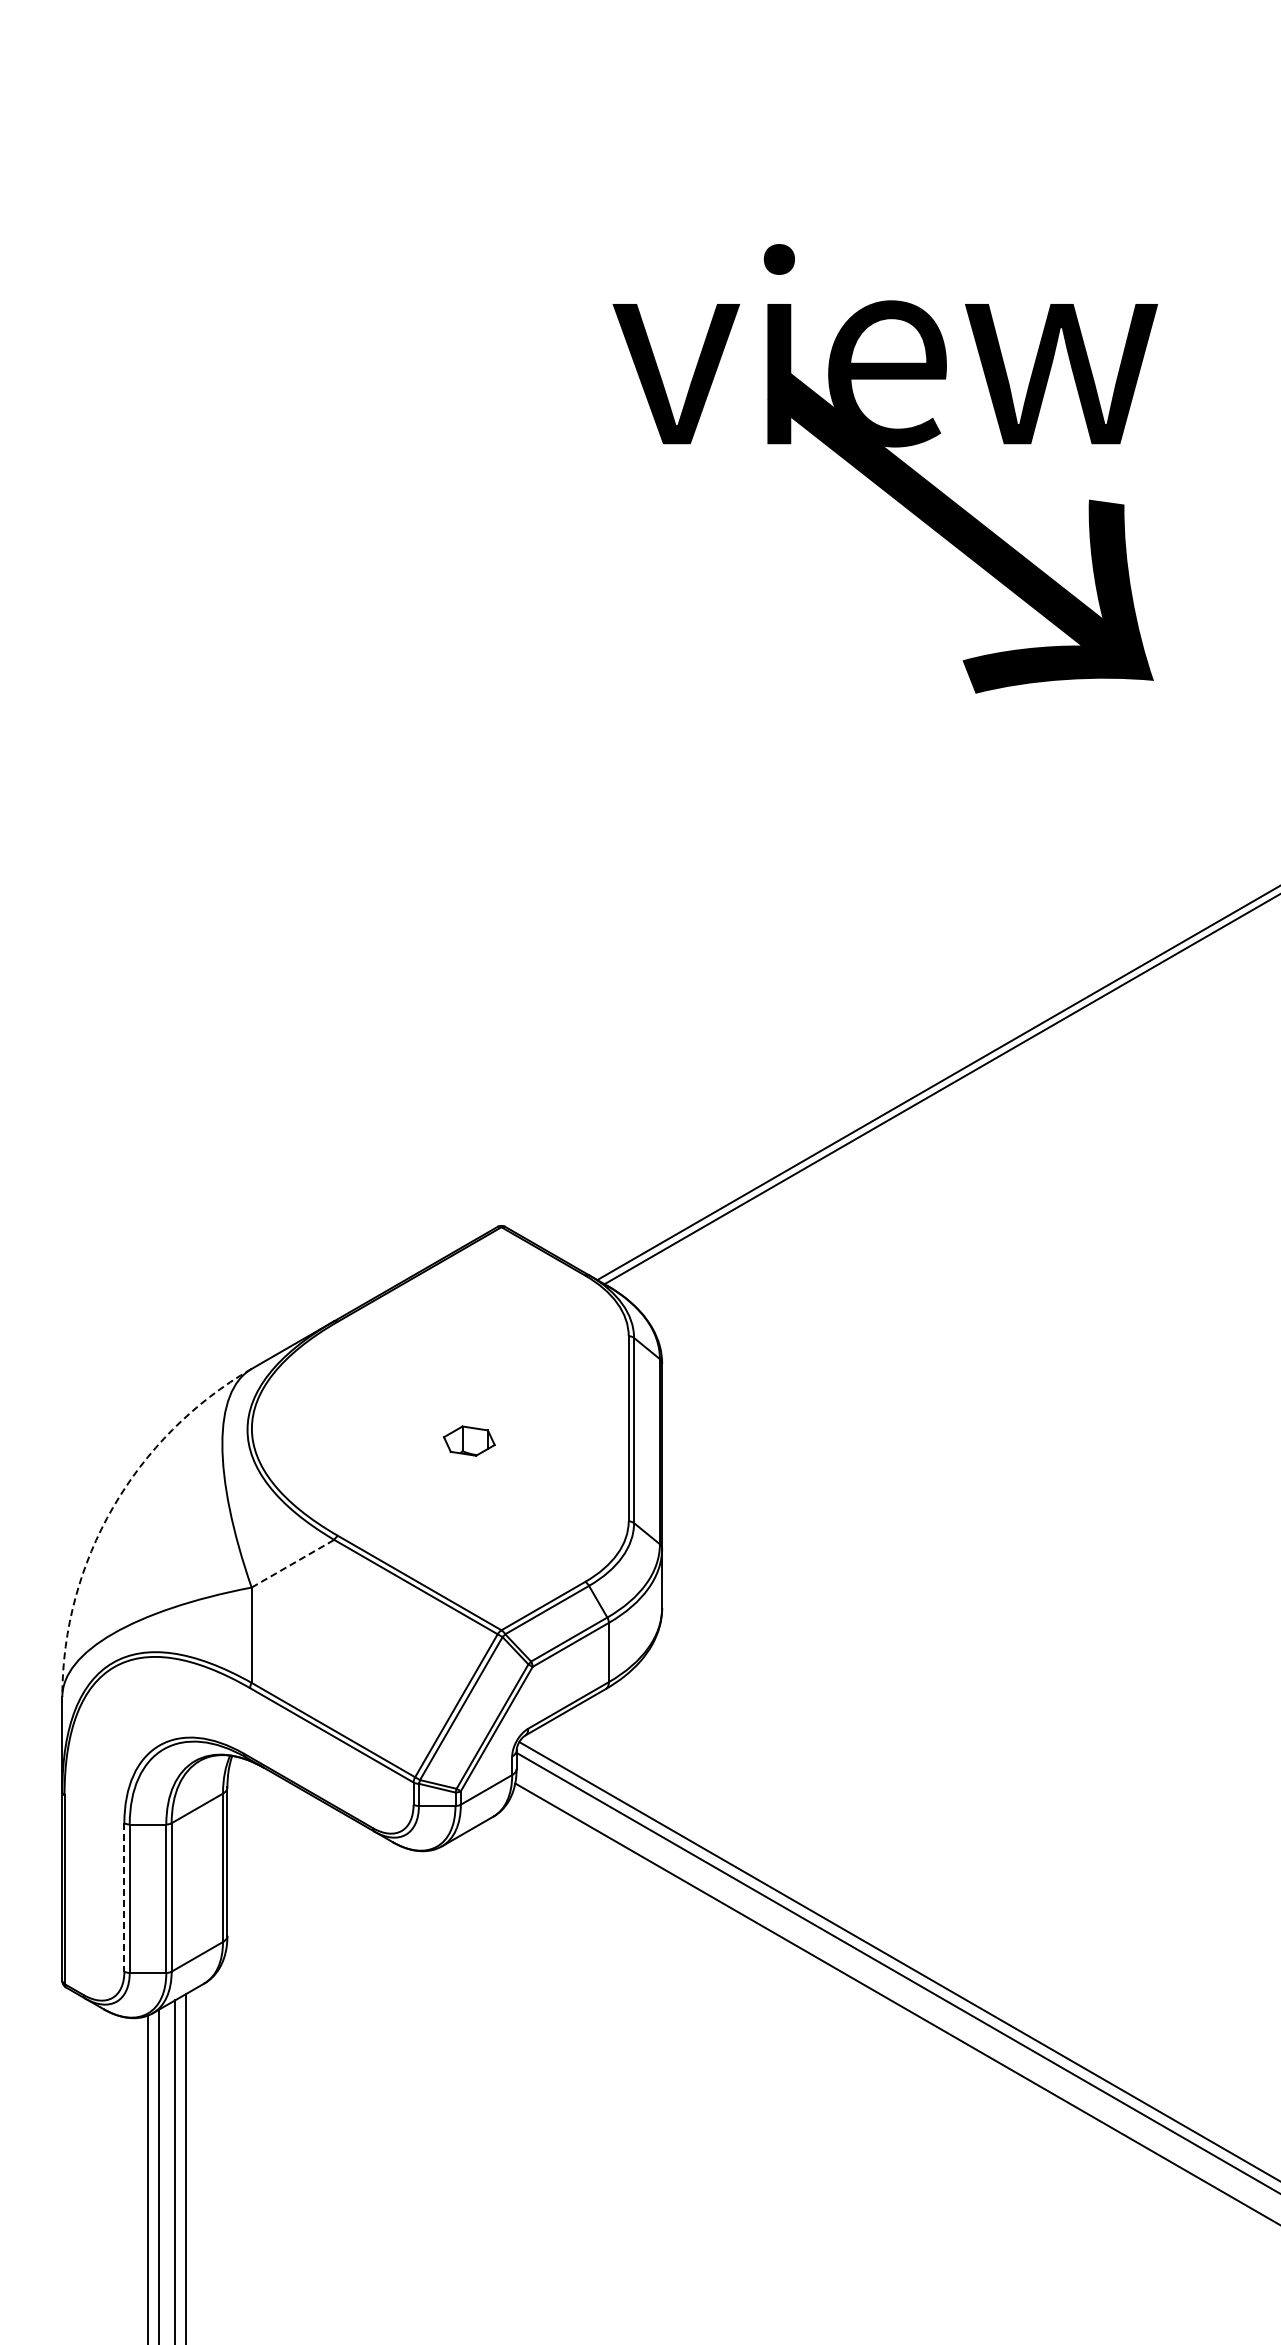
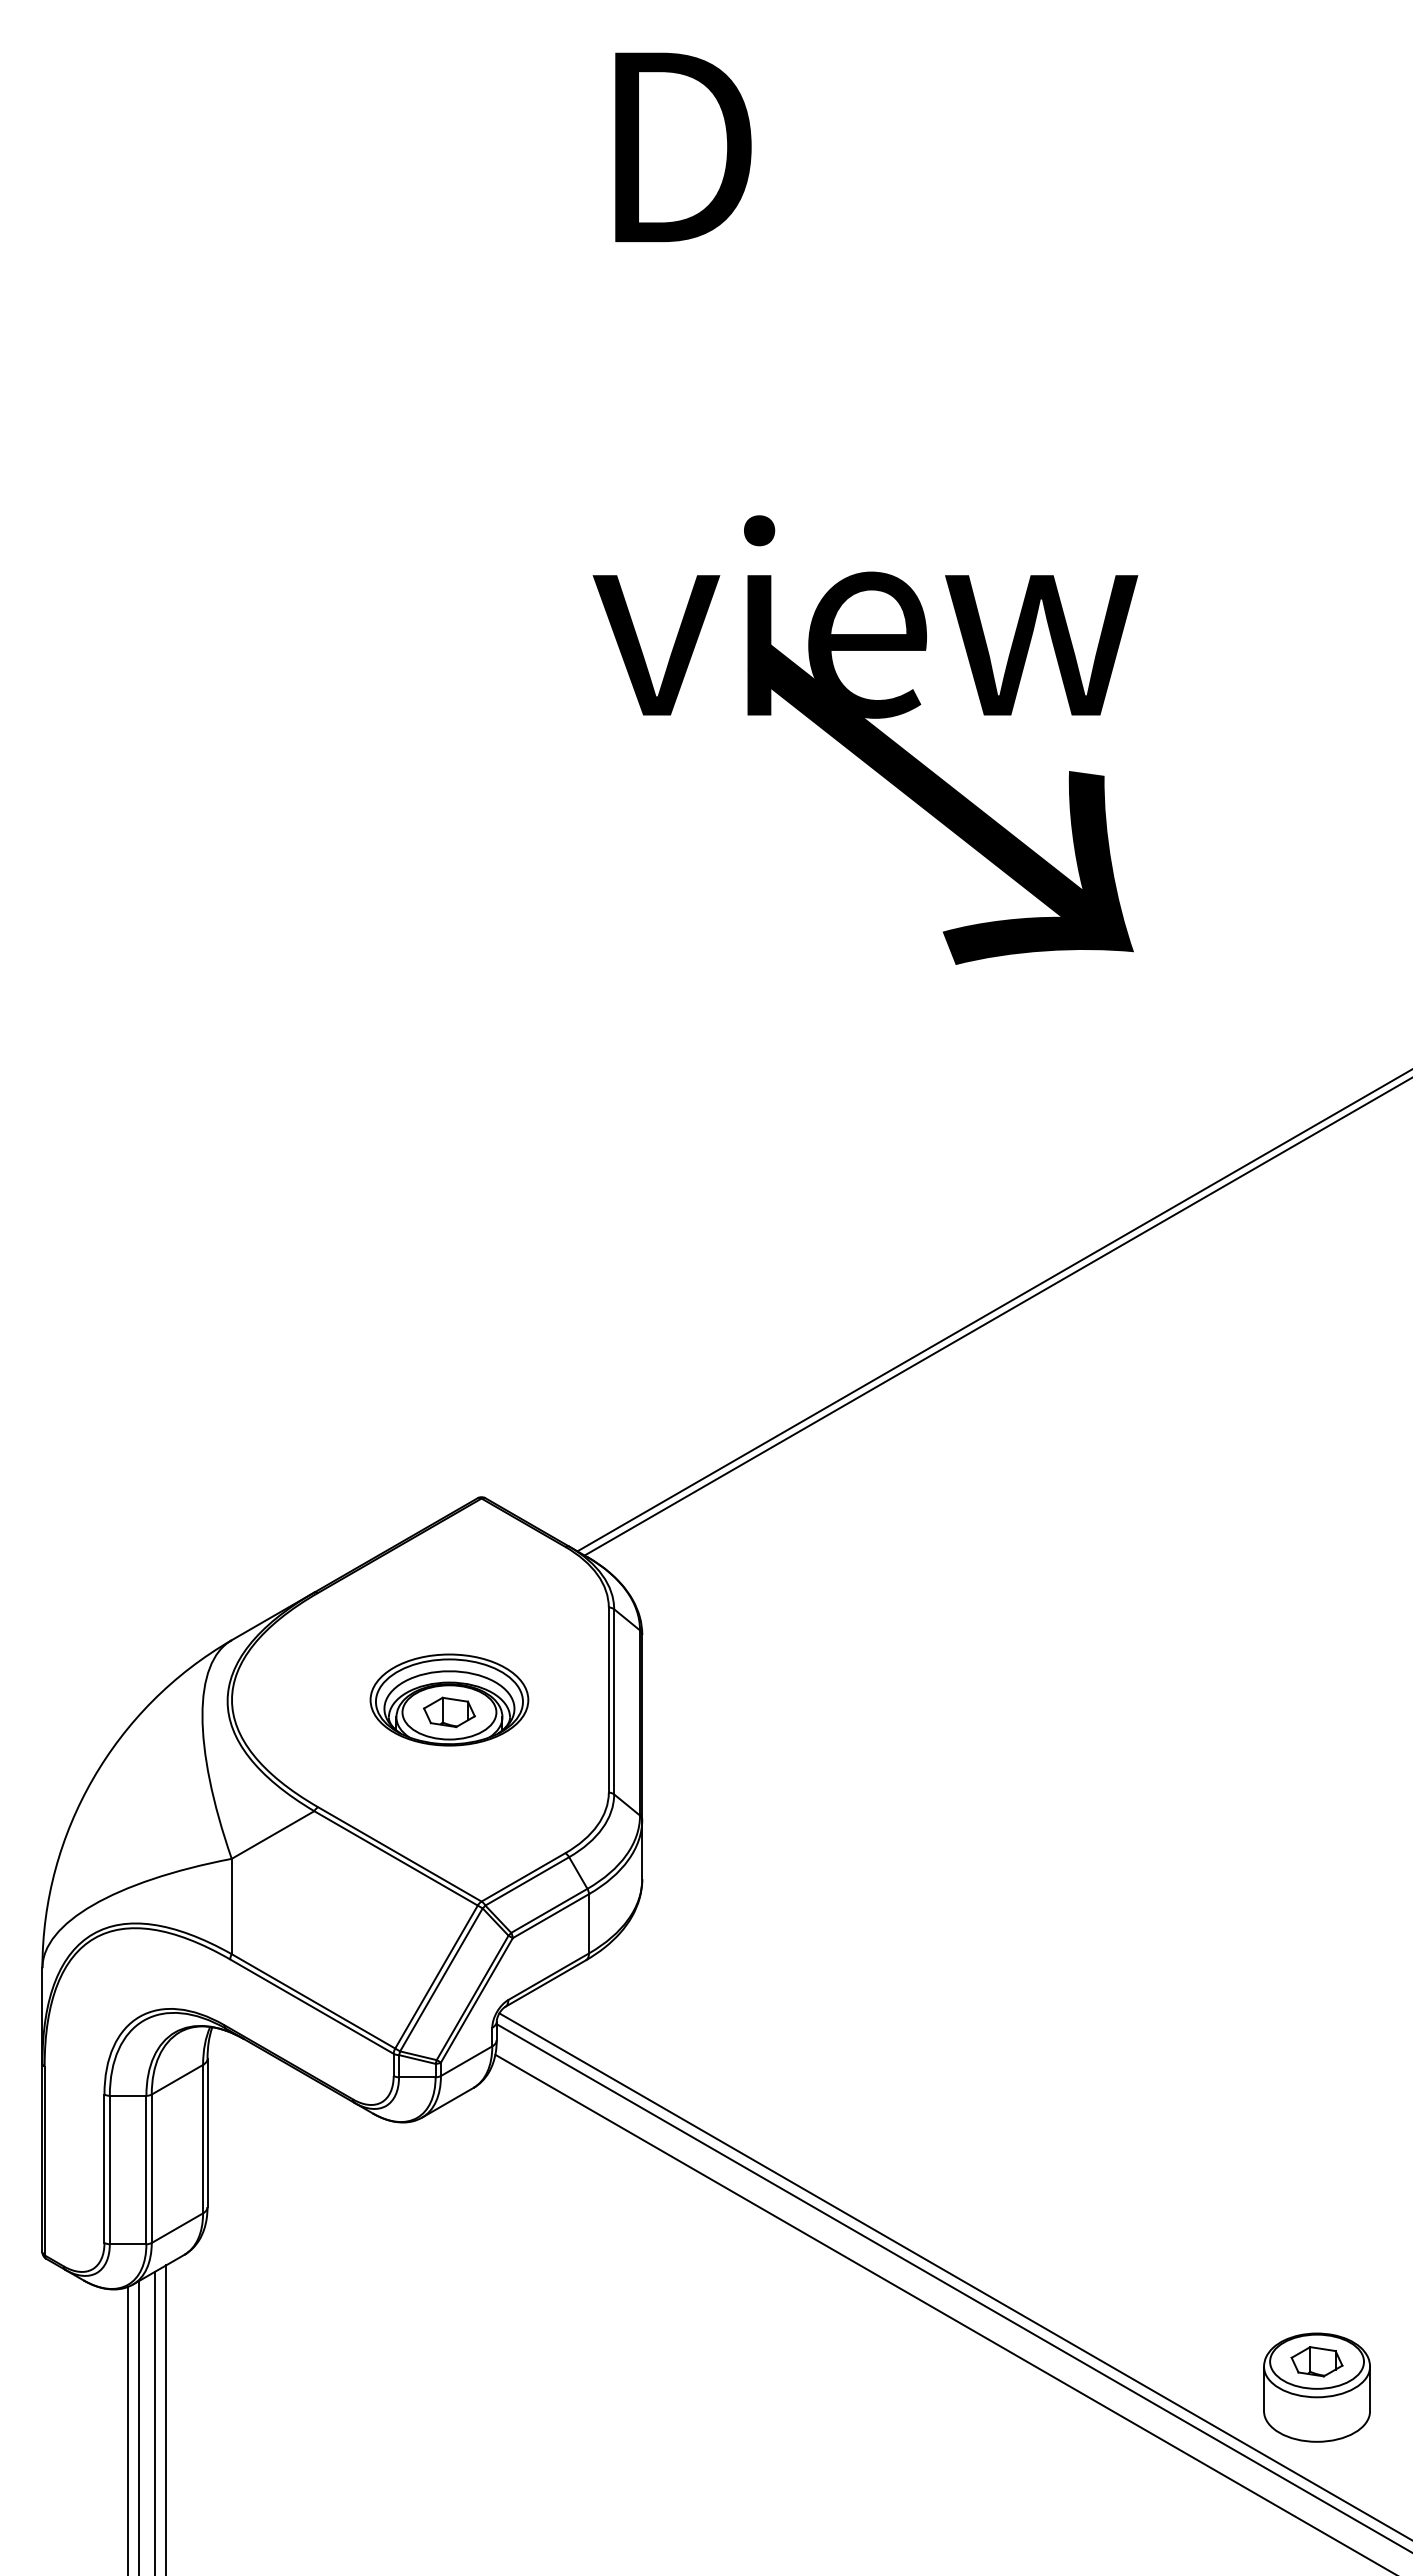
part: (469, 1428) -> (449, 1699), added
arc: (113, 1507) -> (93, 1778), dashed -> solid
line: (293, 1564) -> (273, 1835), dashed -> solid
line: (124, 1898) -> (104, 2169), dashed -> solid

